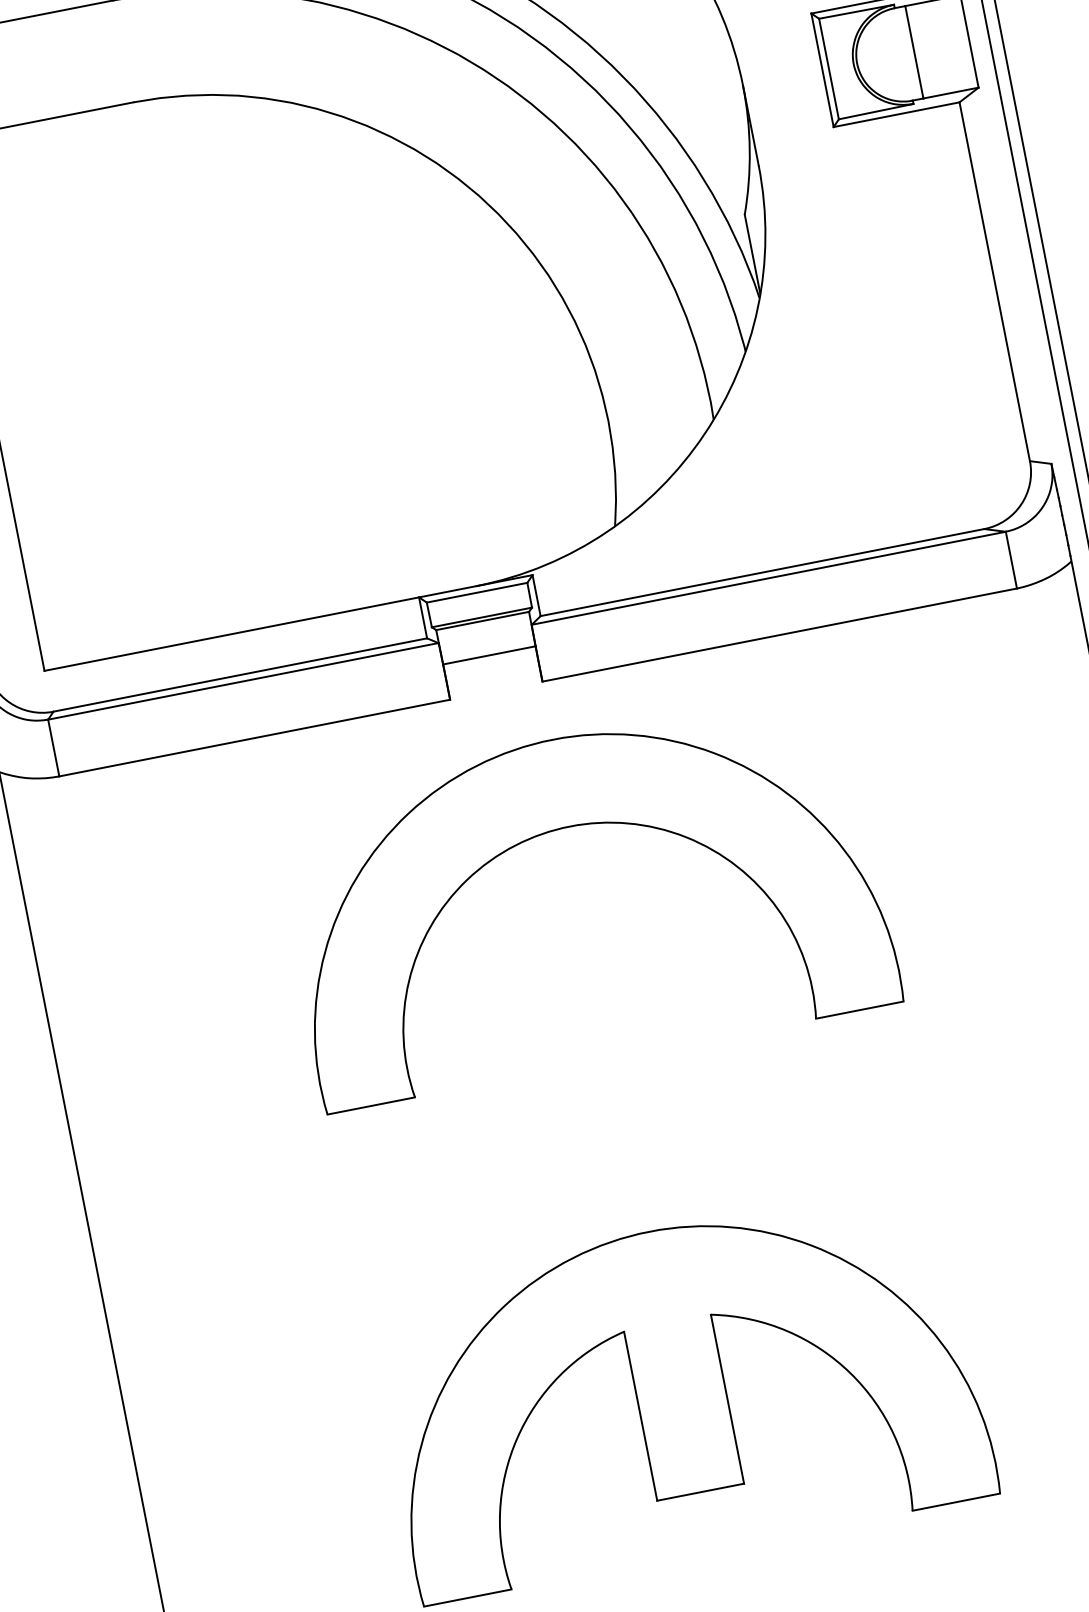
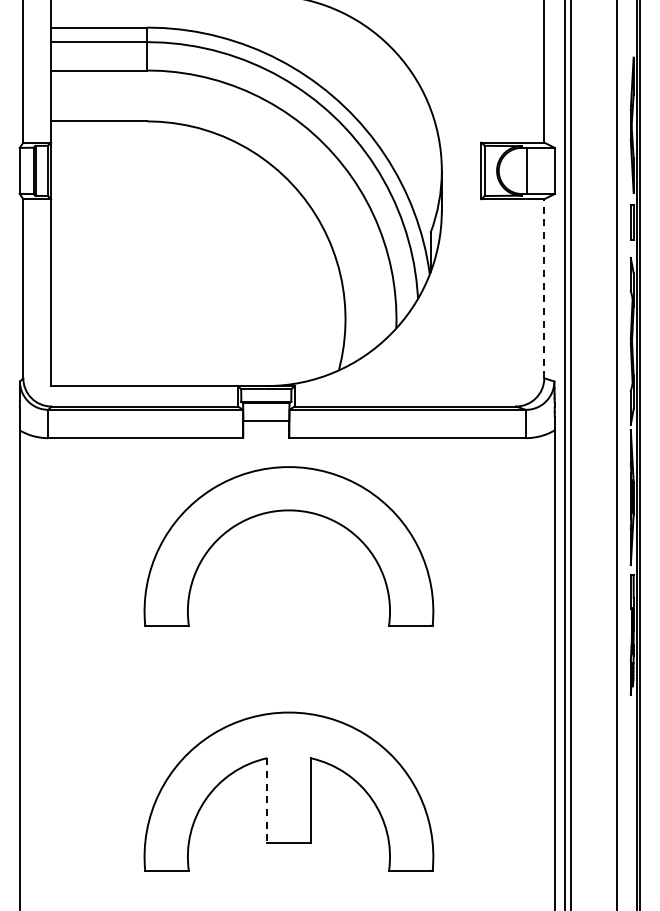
line: (995, 281) -> (544, 288), solid -> dashed
line: (641, 1416) -> (267, 800), solid -> dashed

